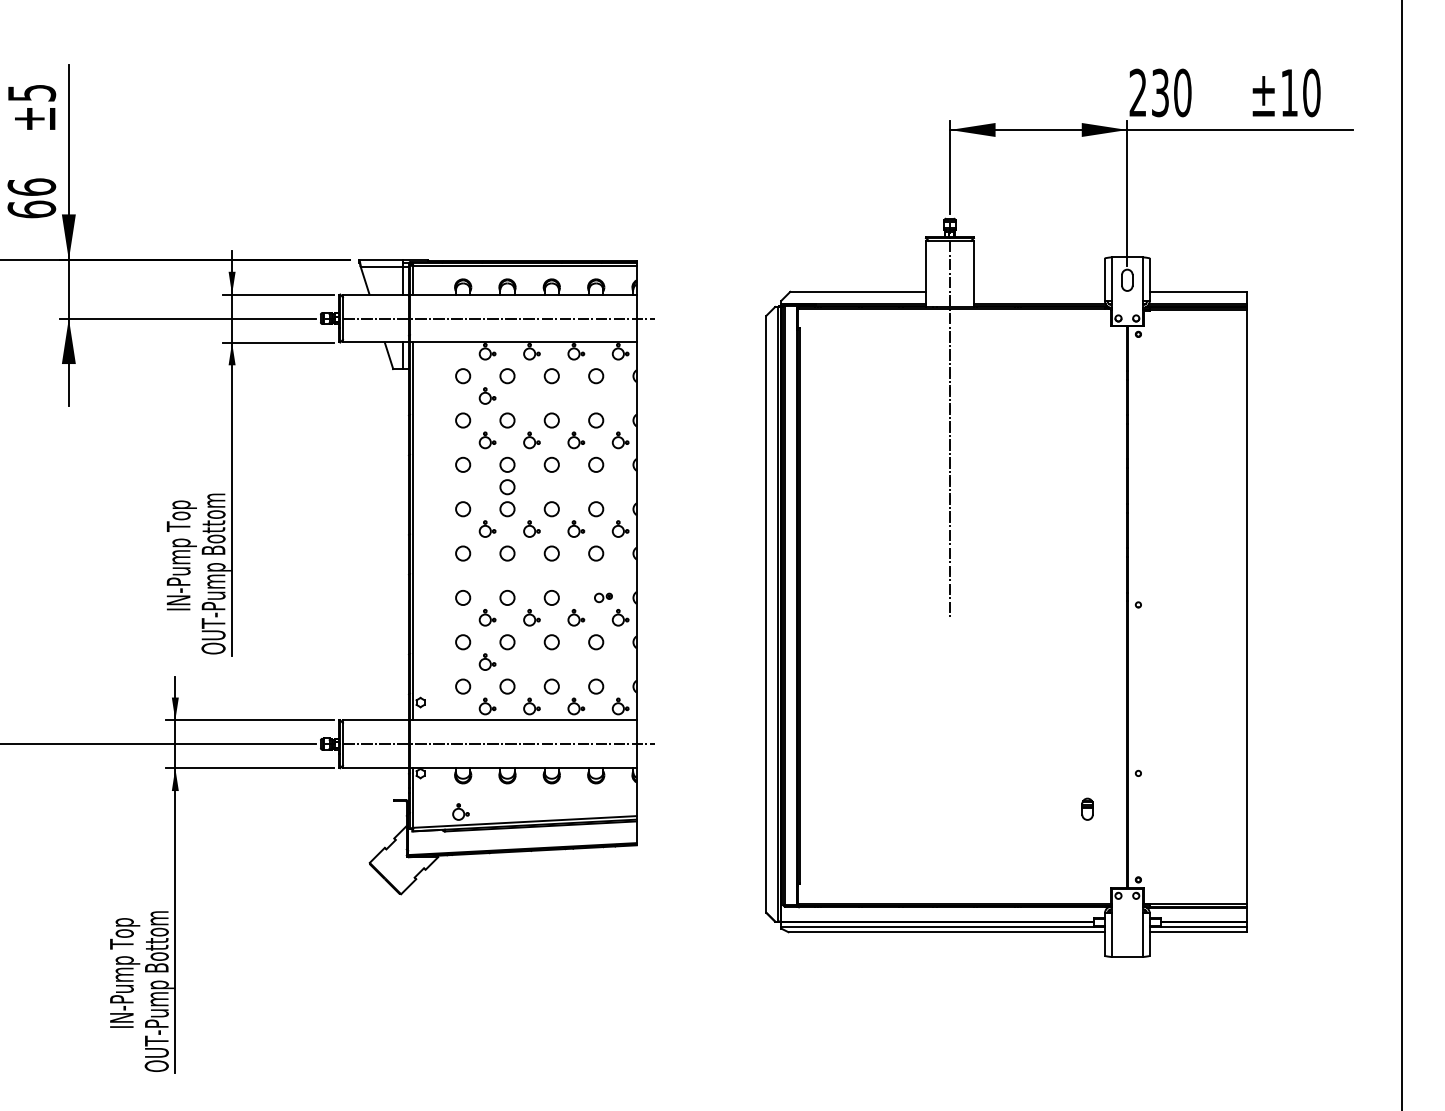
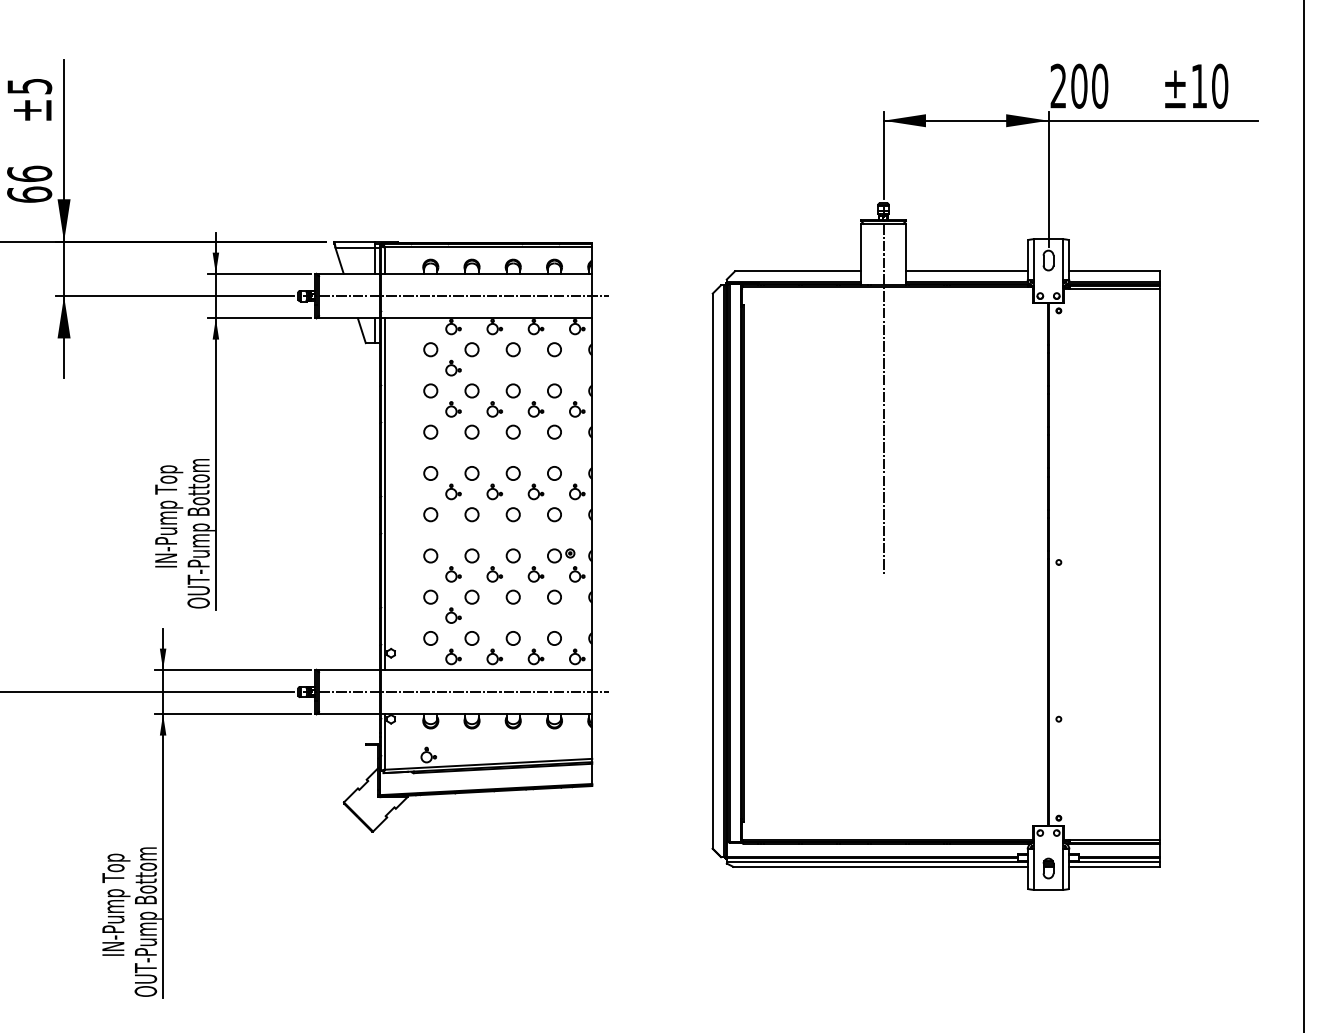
text: (1160, 92) -> (1079, 85), 230 -> 200
line: (1039, 292) -> (966, 271), added
circle: (506, 486) -> (471, 452), removed
part: (603, 597) -> (561, 555), size x1.67
part: (1087, 809) -> (1048, 868), moved

